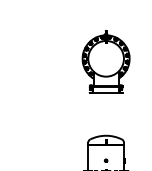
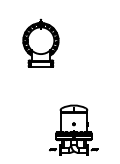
part: (105, 61) -> (40, 42), moved

